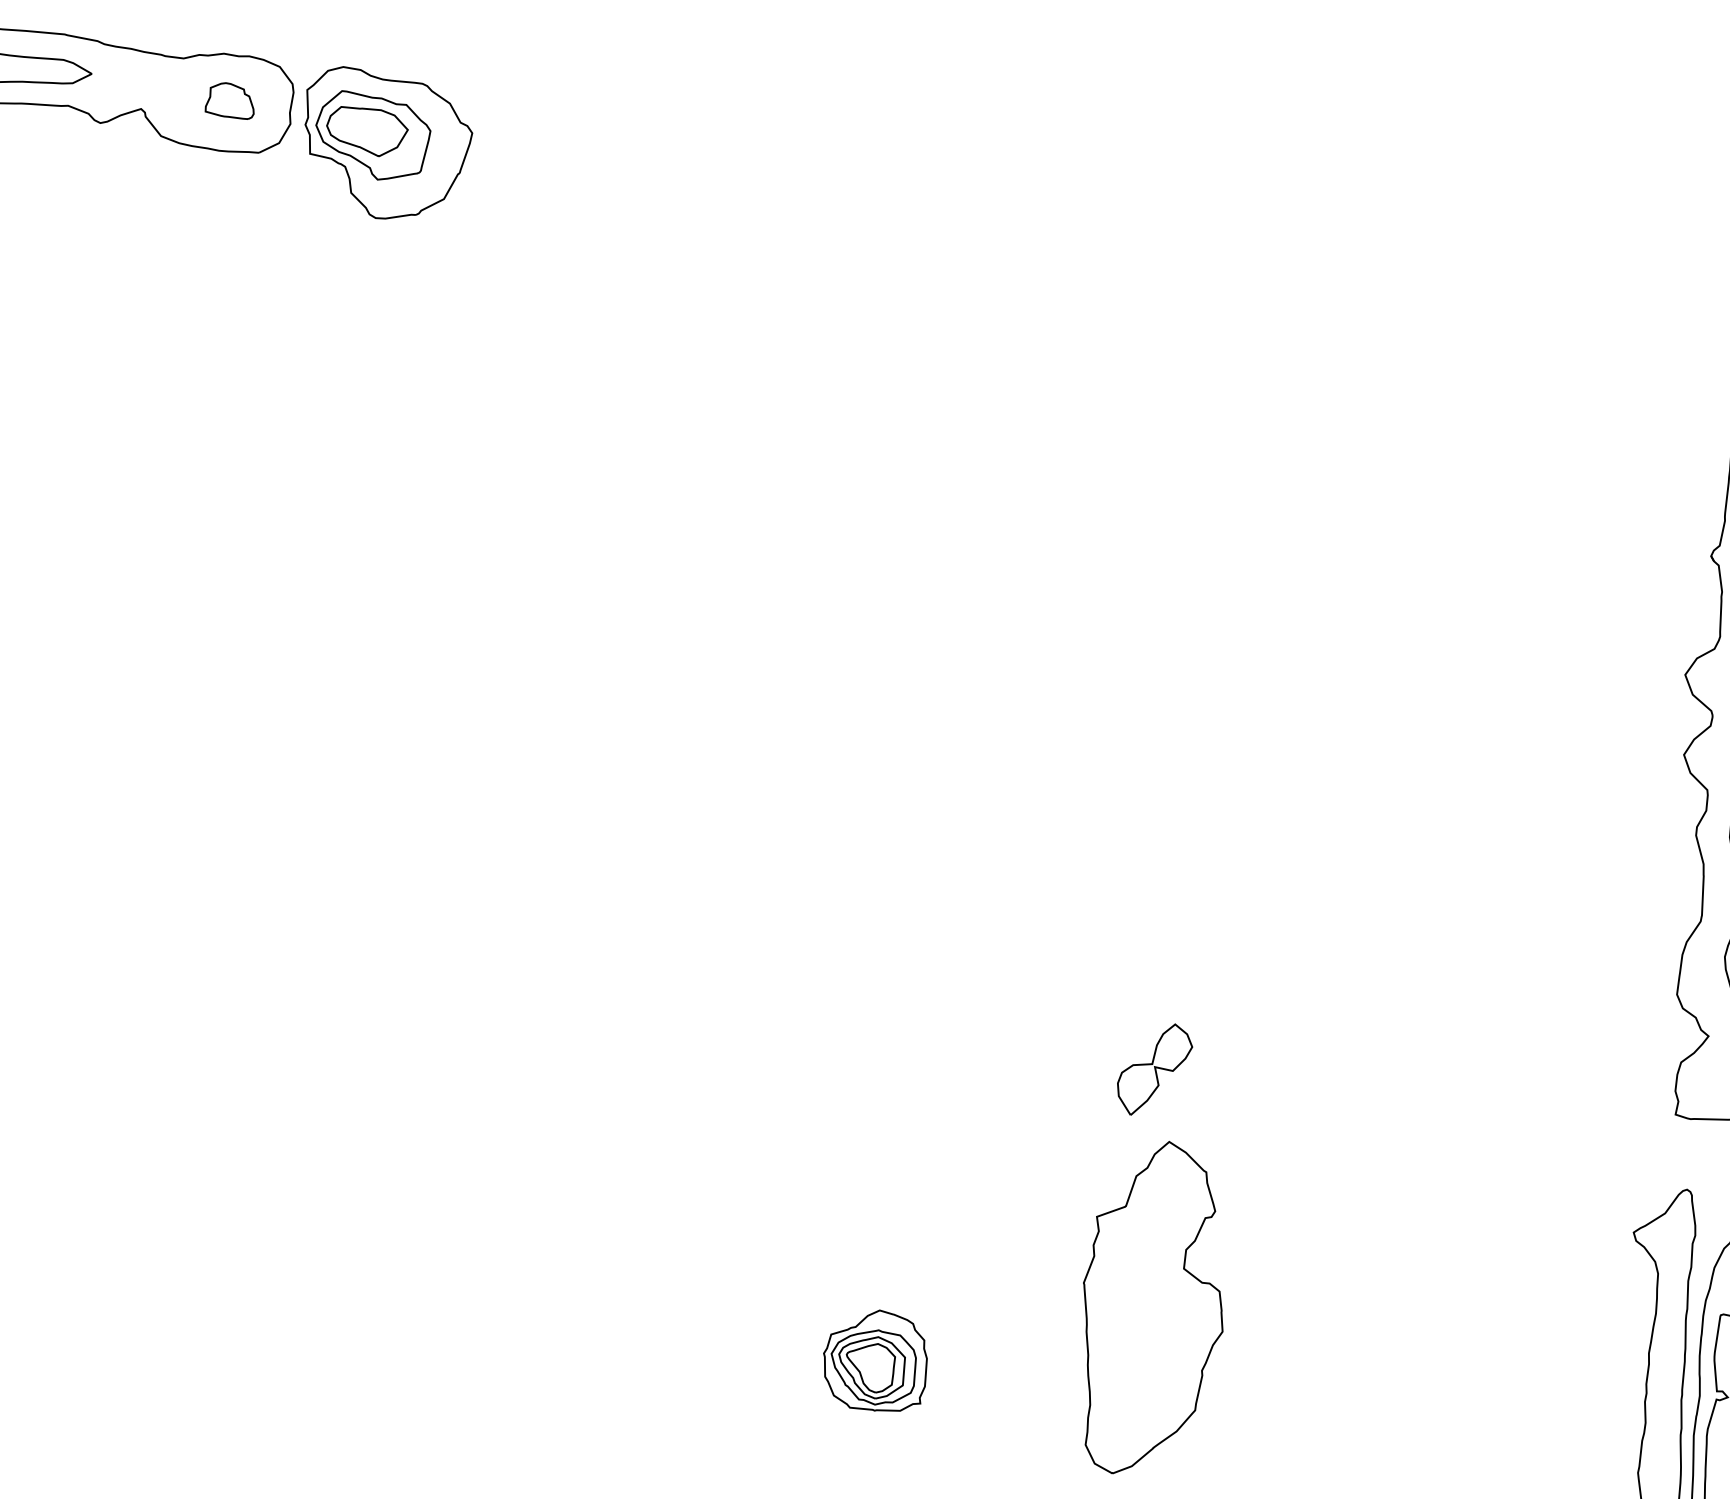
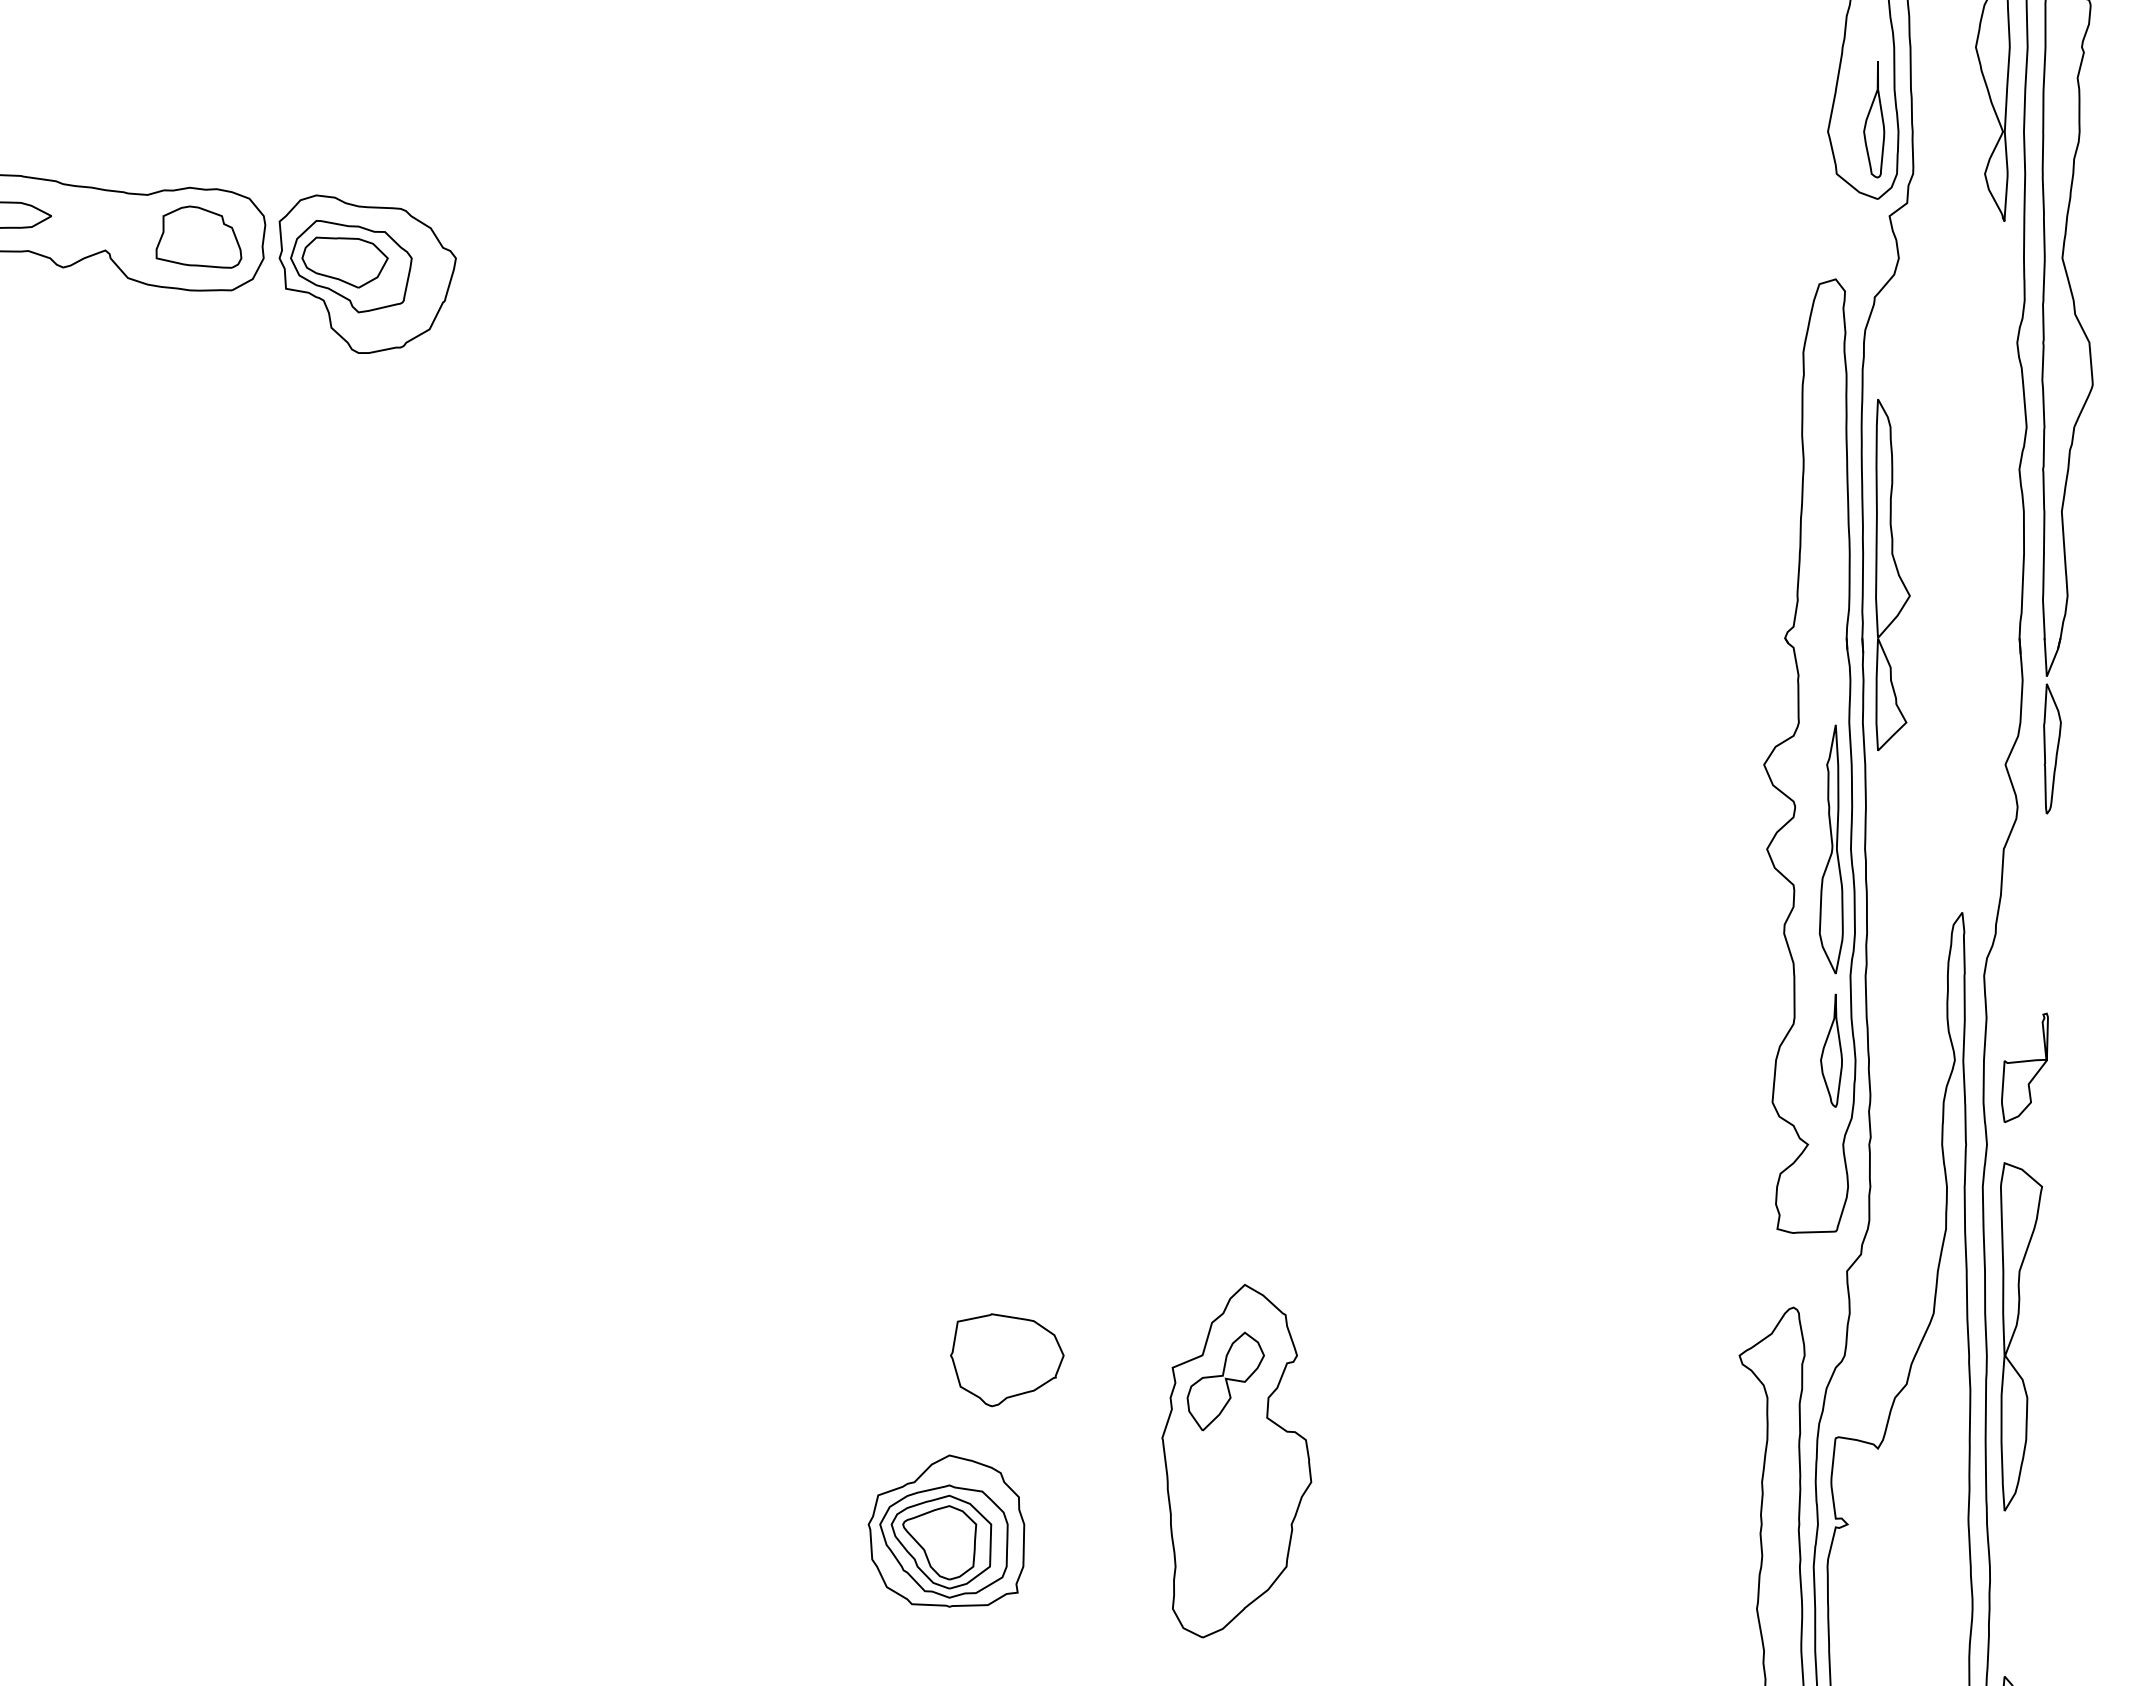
part: (229, 100) -> (198, 236), size x1.67
part: (1154, 1069) -> (1225, 1381), moved
part: (941, 1202) -> (1007, 1360), added
part: (875, 1359) -> (946, 1530), size x1.43

